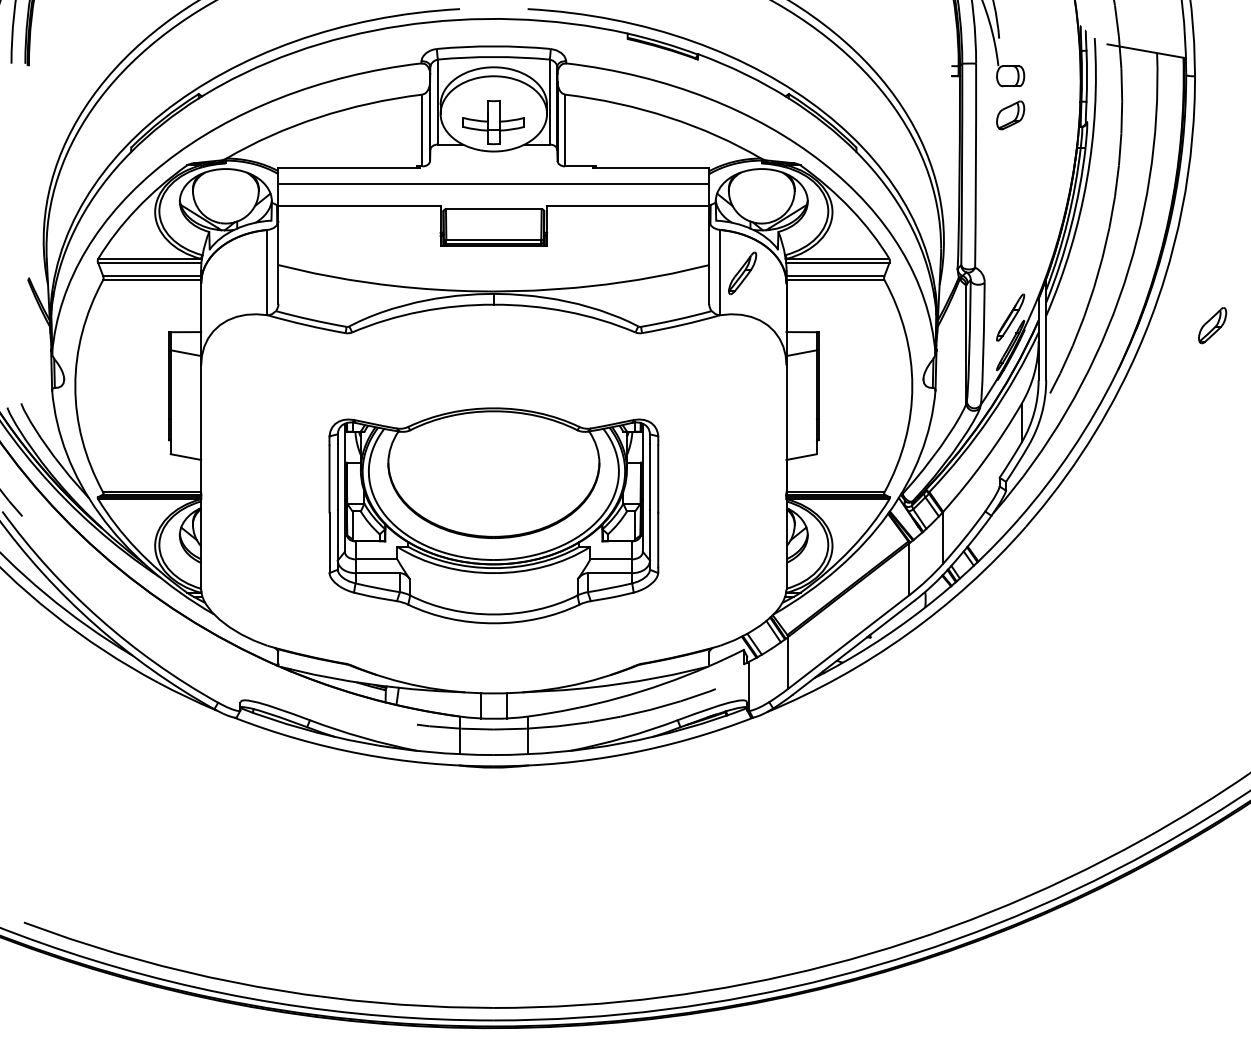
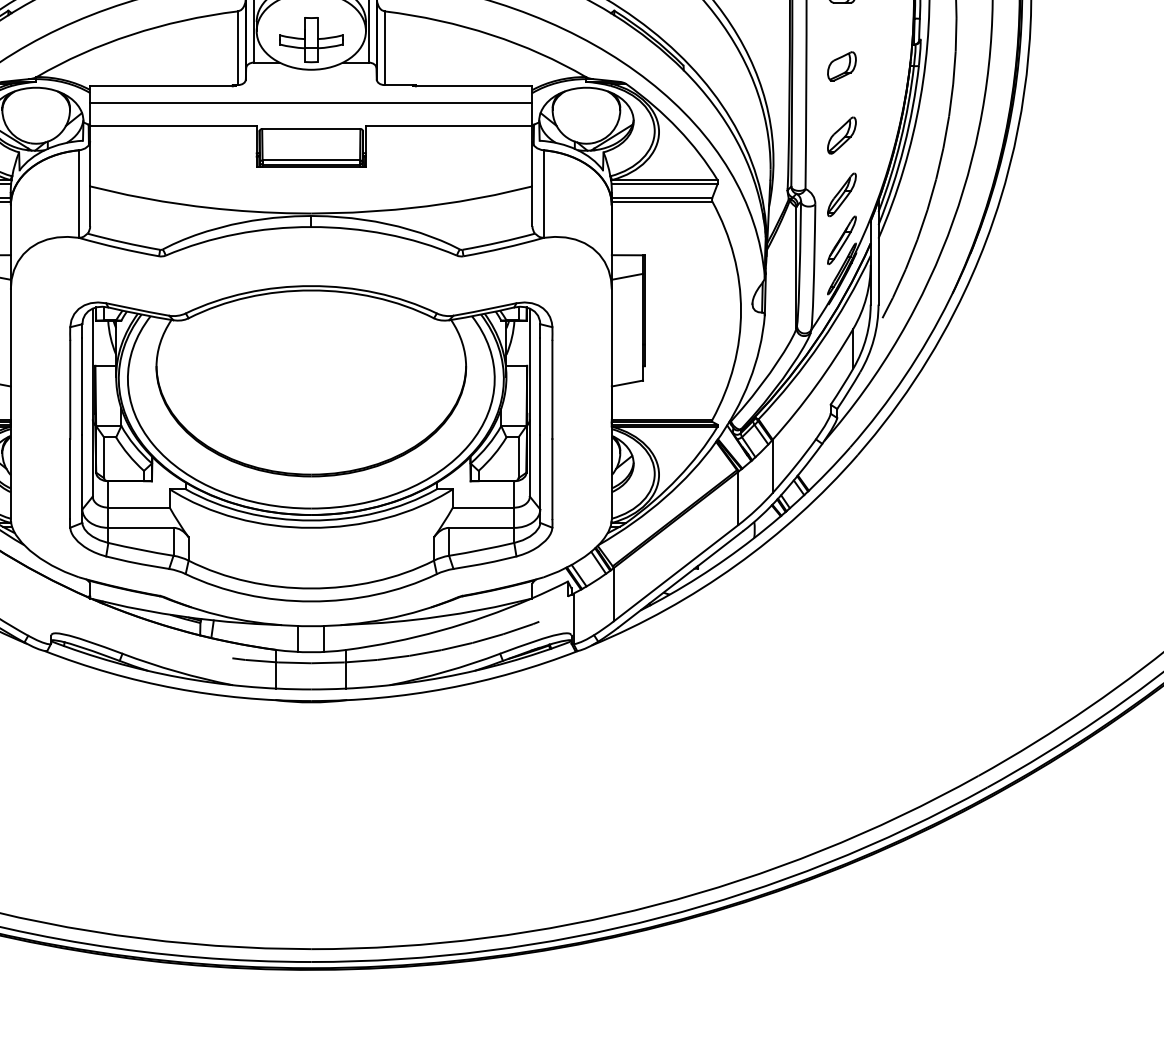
part: (1010, 115) -> (841, 66), moved
part: (742, 272) -> (841, 194), moved
part: (1212, 325) -> (841, 135), moved
part: (493, 515) -> (310, 443), size x1.43

